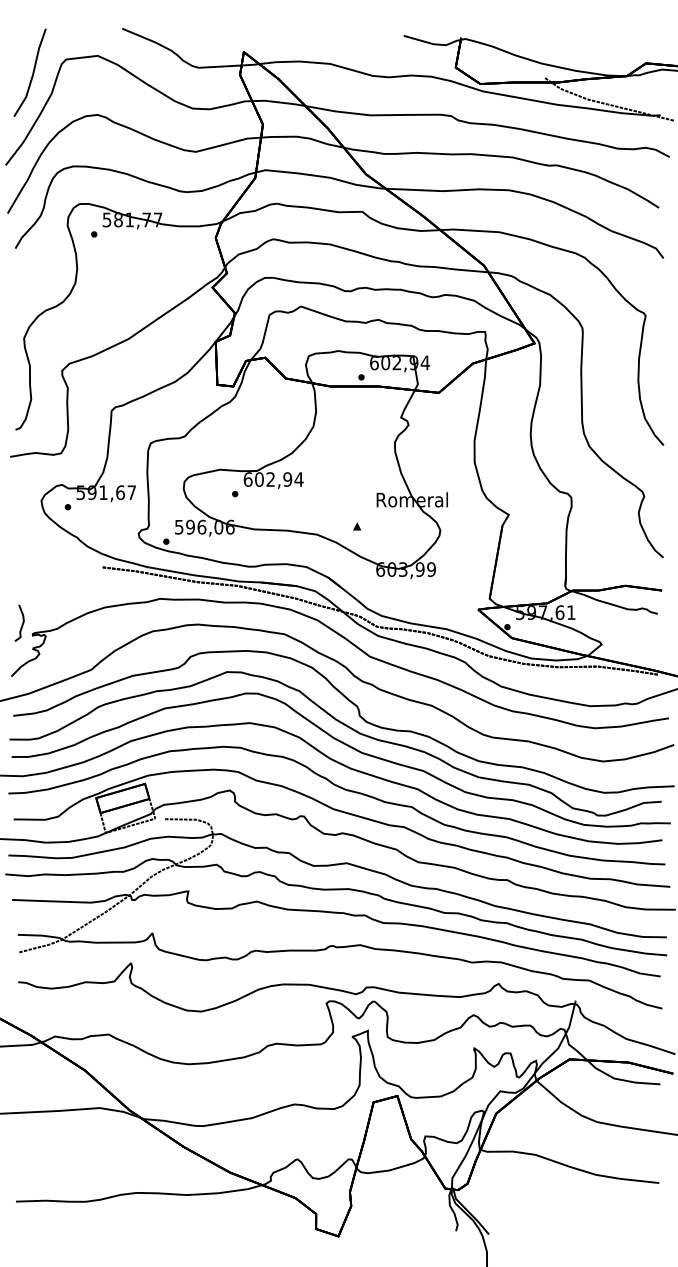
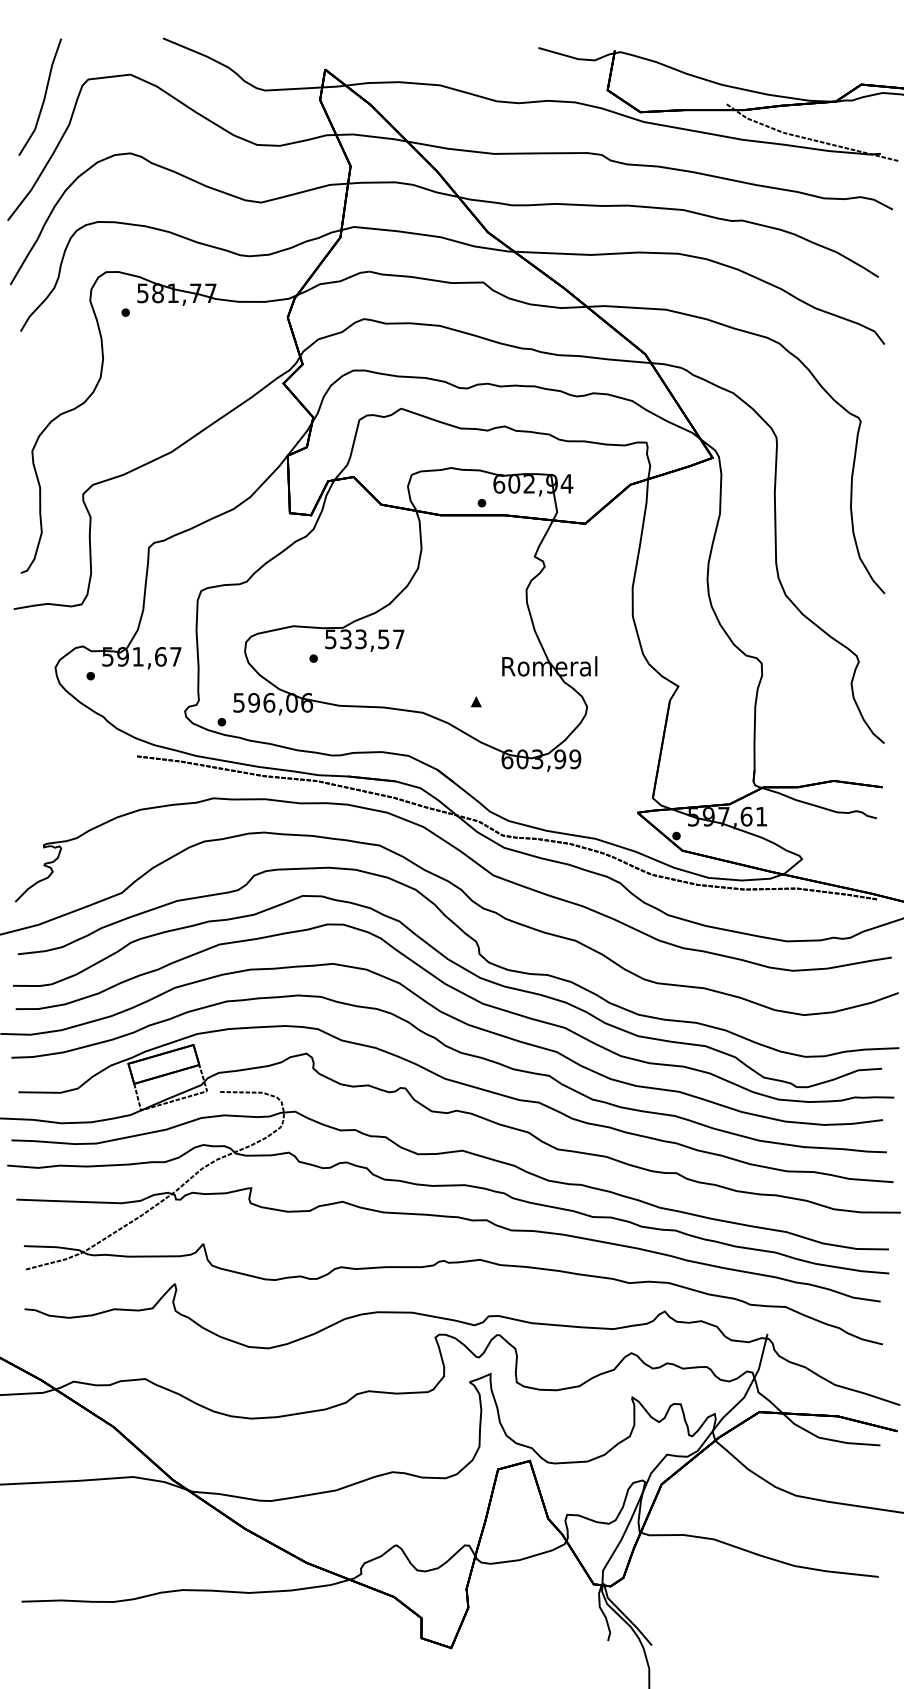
text: (274, 479) -> (365, 639), 602,94 -> 533,57
curve: (21, 624) -> (29, 832), removed

